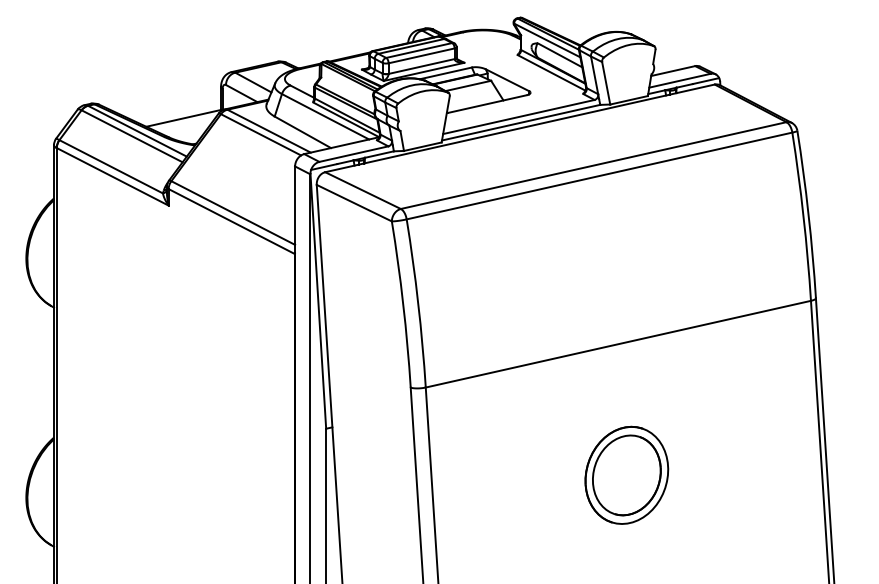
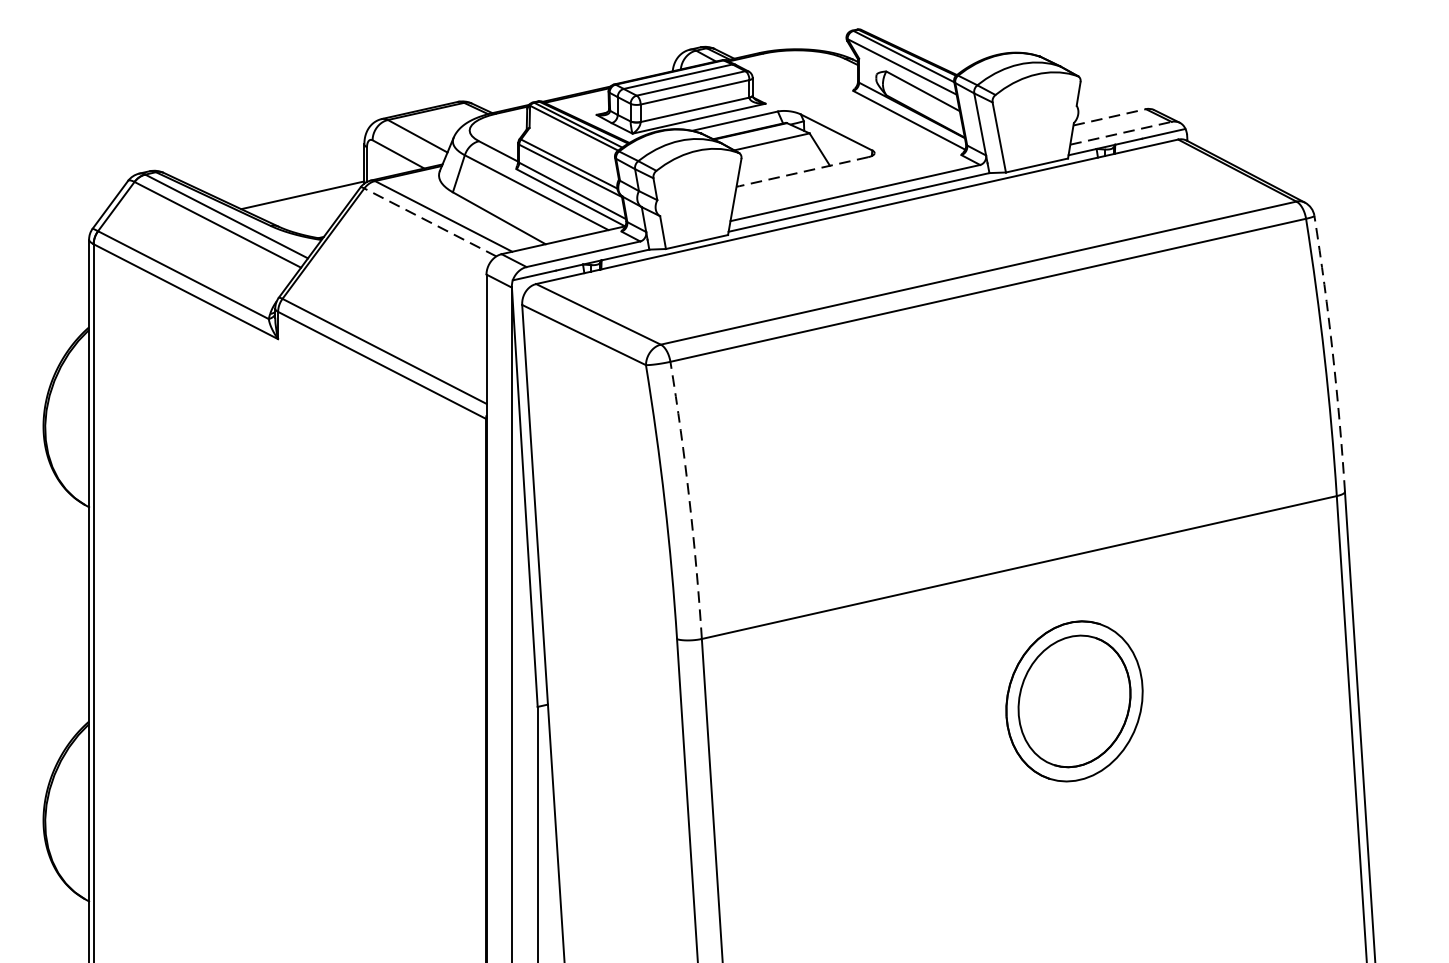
line: (673, 71) -> (1110, 118), solid -> dashed
line: (680, 80) -> (1121, 132), solid -> dashed
line: (487, 104) -> (803, 172), solid -> dashed
line: (260, 134) -> (429, 221), solid -> dashed
arc: (808, 214) -> (1332, 353), solid -> dashed
arc: (418, 303) -> (689, 500), solid -> dashed
part: (626, 474) -> (1073, 699), moved

